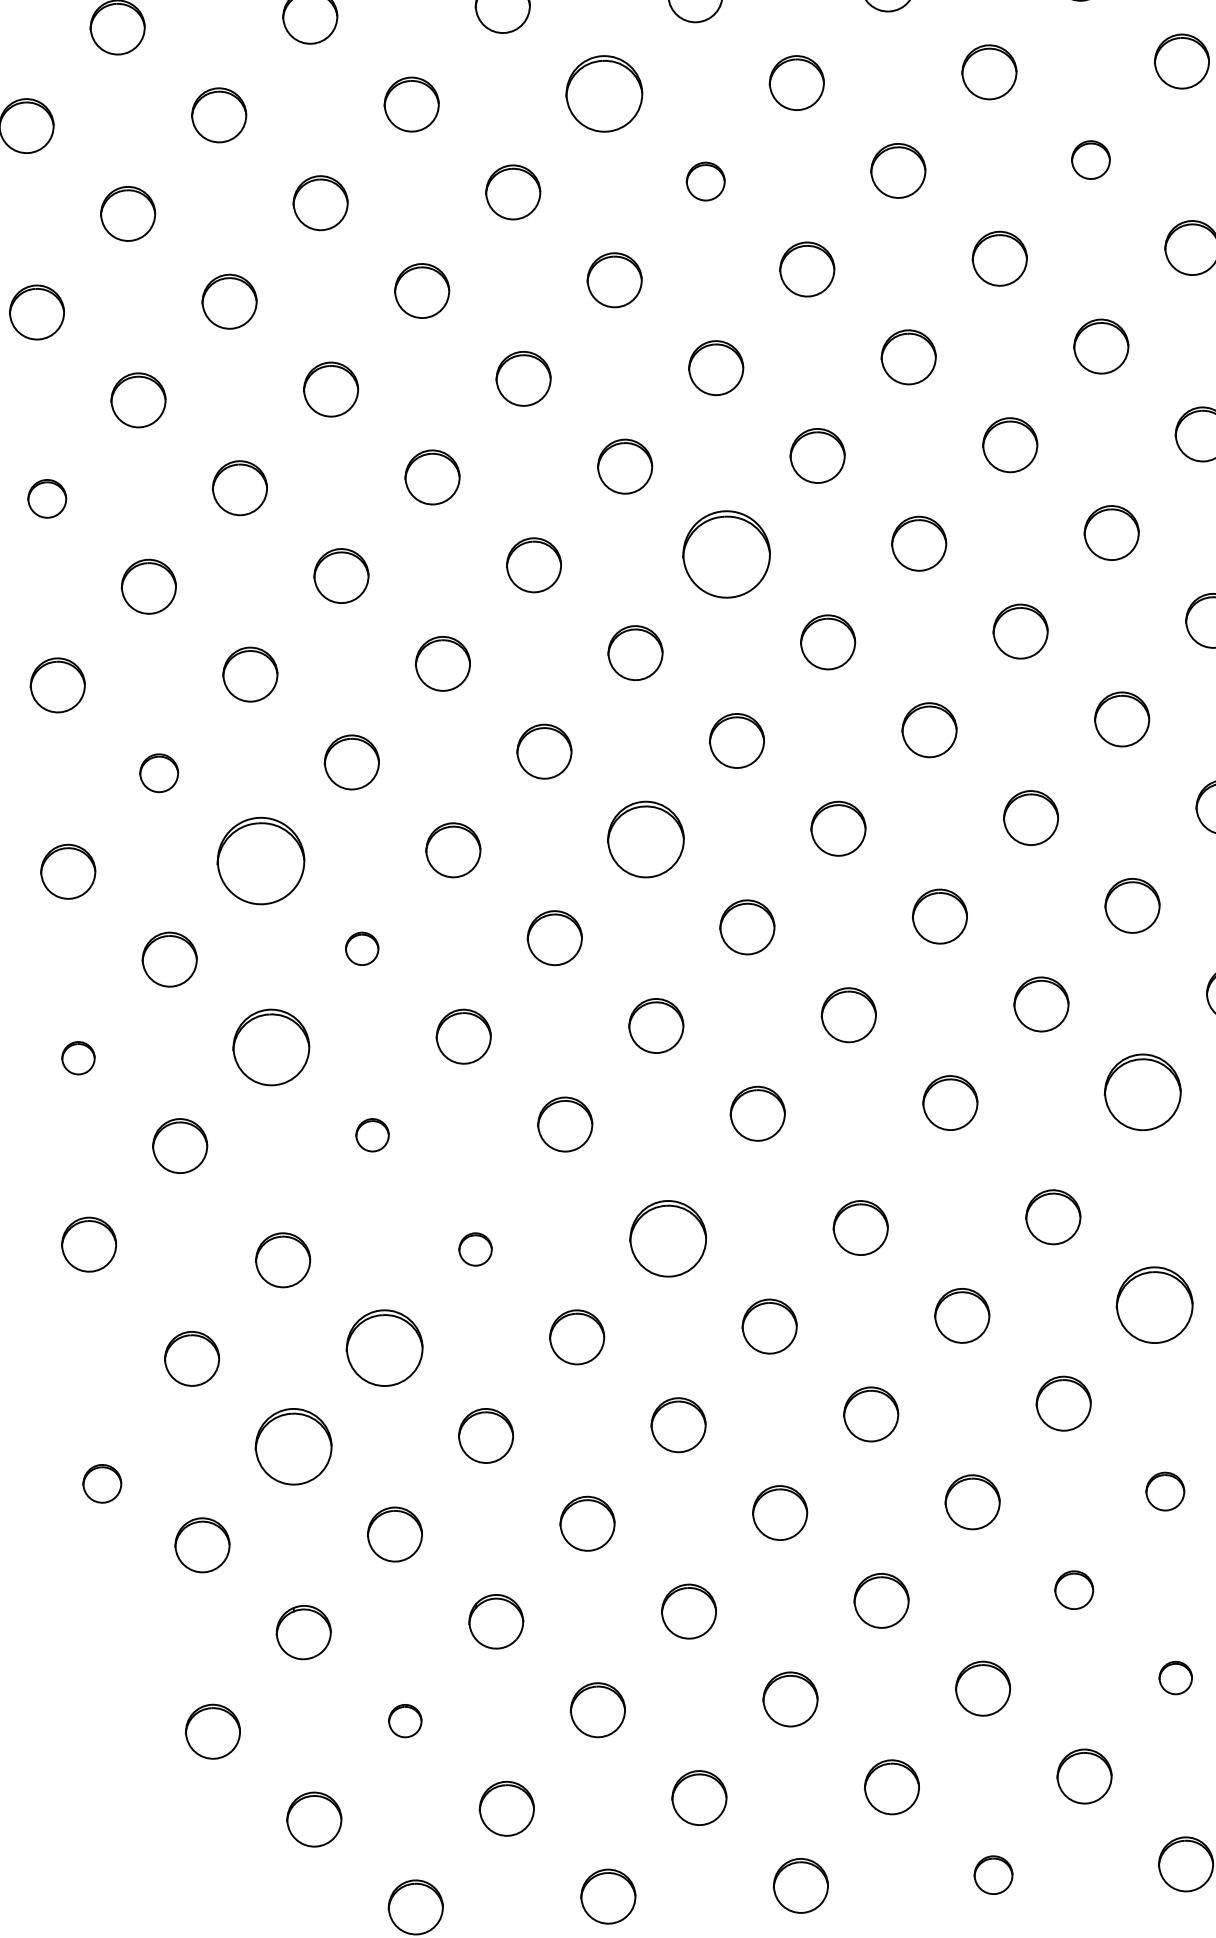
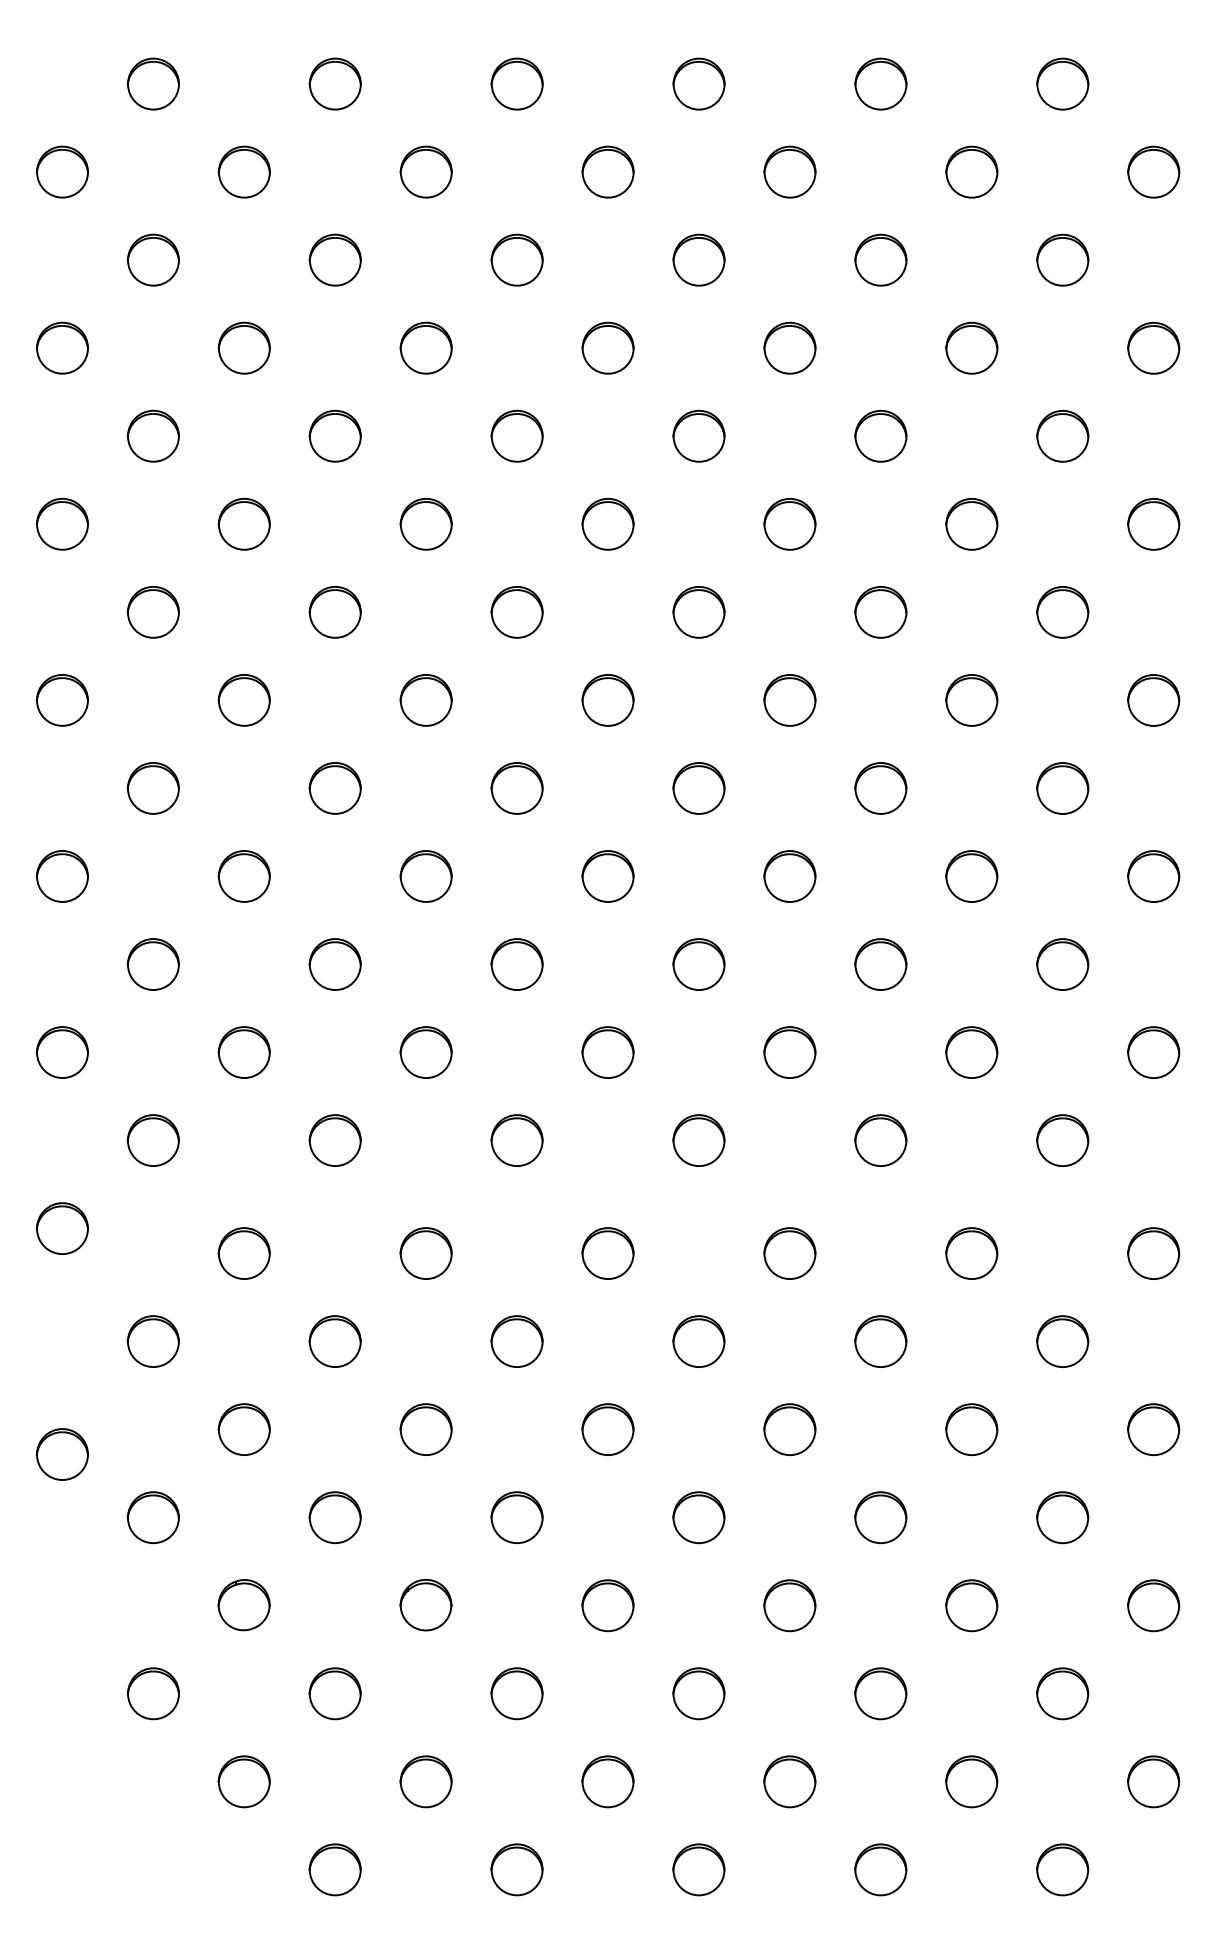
part: (603, 93) -> (607, 171), size x0.71
part: (1090, 159) -> (1062, 259), size x1.43
part: (705, 180) -> (698, 259), size x1.43
part: (46, 498) -> (61, 523), size x1.43
part: (726, 554) -> (698, 612), size x0.62
part: (158, 773) -> (152, 788), size x1.43
part: (645, 839) -> (607, 876), size x0.71
part: (259, 861) -> (243, 876), size x0.62
part: (361, 948) -> (334, 964), size x1.67
part: (270, 1047) -> (243, 1052), size x0.71
part: (77, 1058) -> (61, 1052), size x1.67
part: (1142, 1092) -> (1062, 1140), size x0.71
part: (371, 1135) -> (334, 1140), size x1.67
part: (667, 1238) -> (607, 1253), size x0.71
part: (474, 1249) -> (425, 1253), size x1.67
part: (1154, 1304) -> (1062, 1341), size x0.71
part: (383, 1348) -> (334, 1341), size x0.71
part: (292, 1446) -> (243, 1429), size x0.71
part: (101, 1483) -> (61, 1454), size x1.43
part: (1165, 1491) -> (1062, 1517), size x1.43
part: (1073, 1589) -> (971, 1605), size x1.43
part: (1175, 1677) -> (1062, 1693), size x1.67
part: (404, 1720) -> (334, 1693), size x1.67
part: (993, 1874) -> (880, 1869), size x1.43

